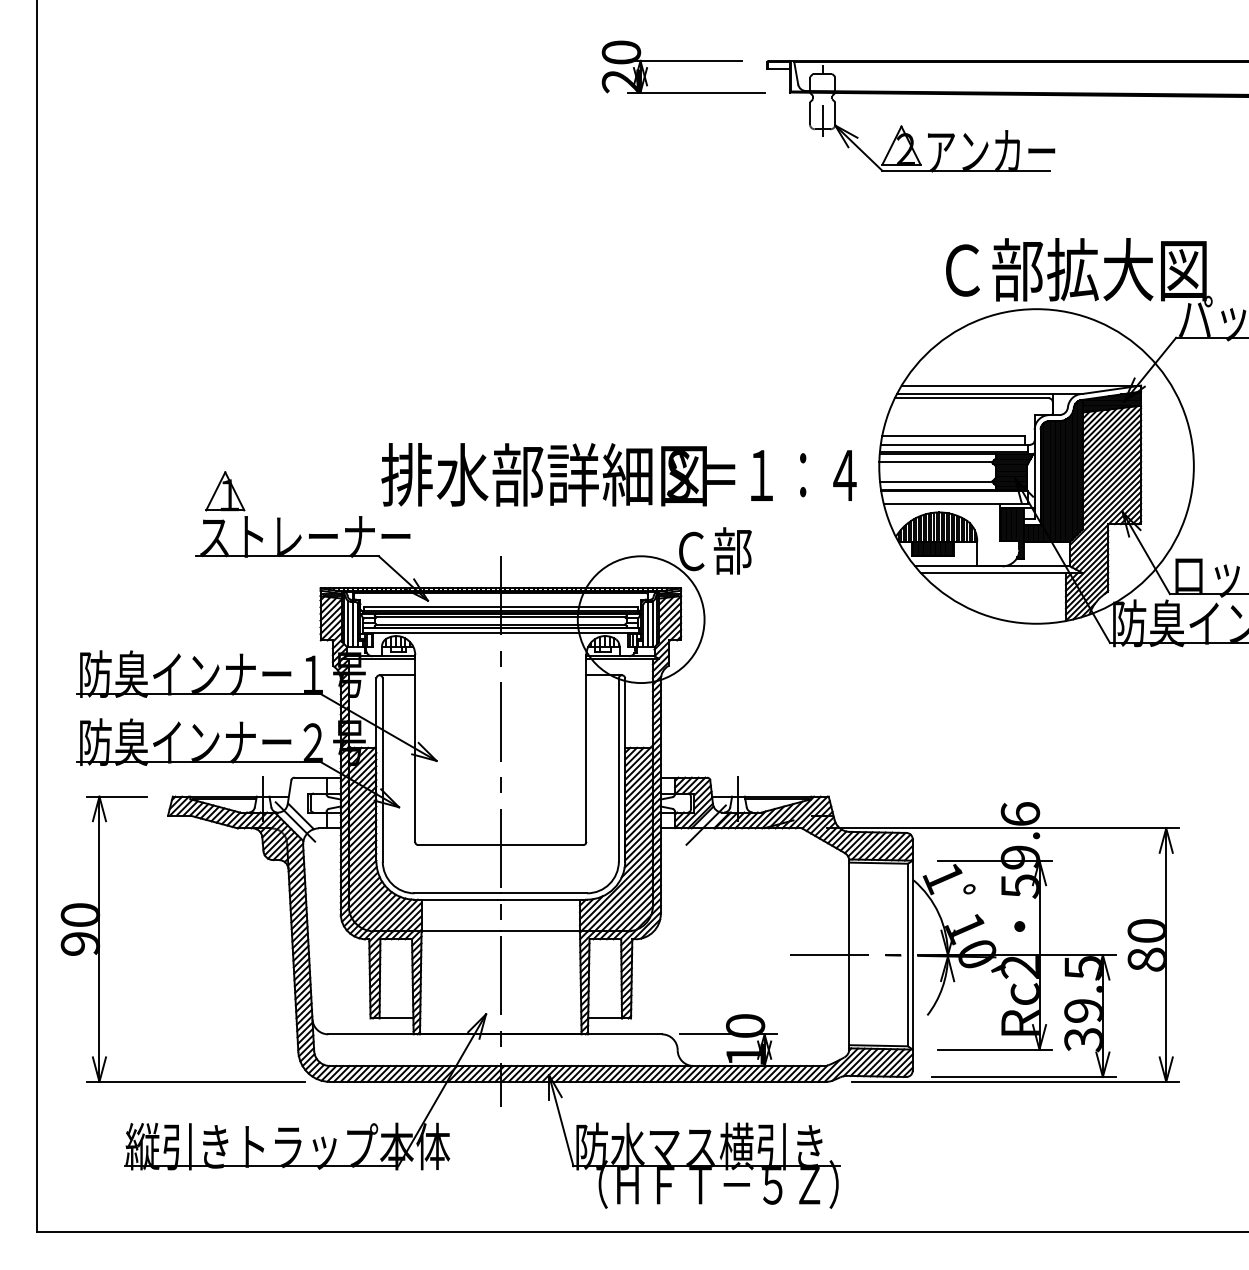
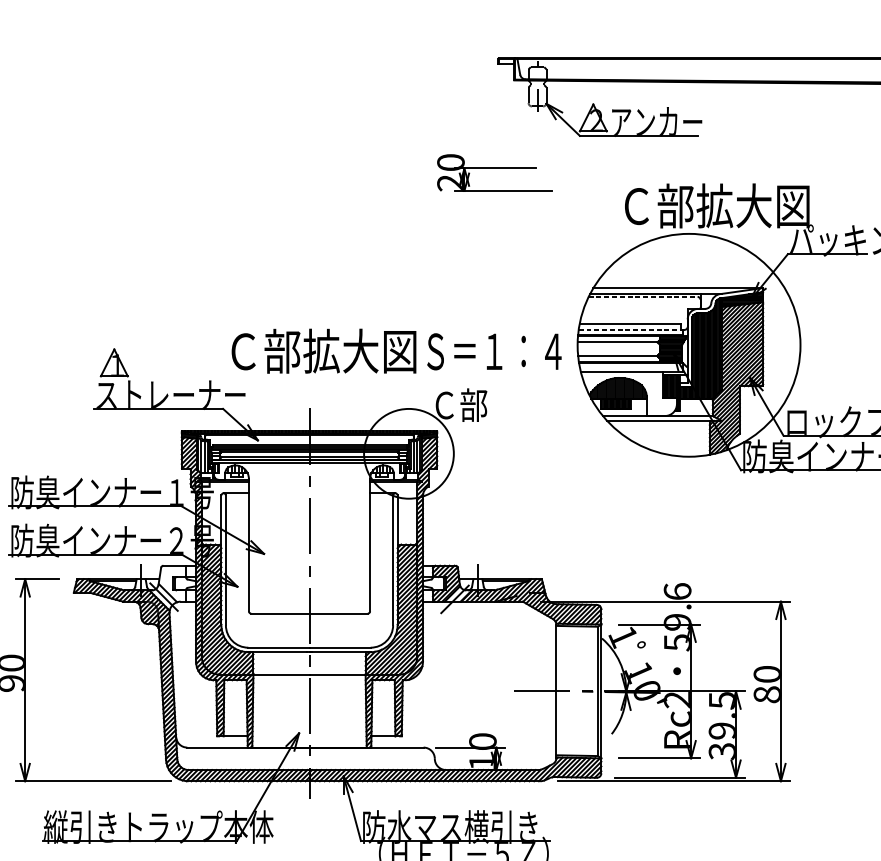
part: (683, 66) -> (494, 172), moved
line: (971, 398) -> (642, 297), solid -> dashed
line: (955, 444) -> (631, 329), solid -> dashed
text: (543, 474) -> (339, 350), 排水部詳細図 -> Ｃ部拡大図

